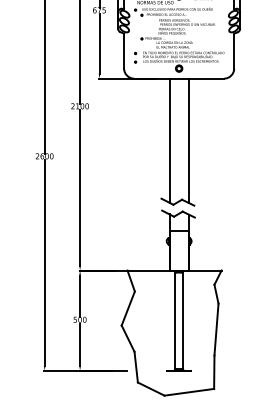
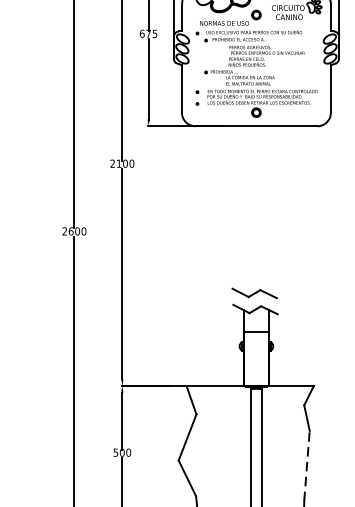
line: (169, 140) -> (243, 209), removed
line: (188, 140) -> (269, 209), removed
line: (216, 329) -> (306, 465), solid -> dashed

